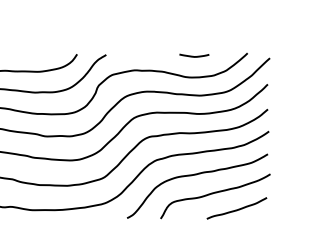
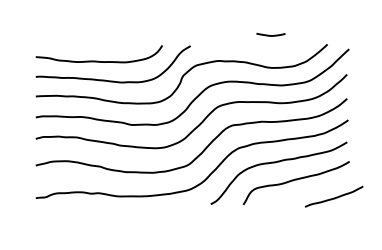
line: (192, 55) -> (269, 34), moved
curve: (236, 209) -> (333, 197), moved

